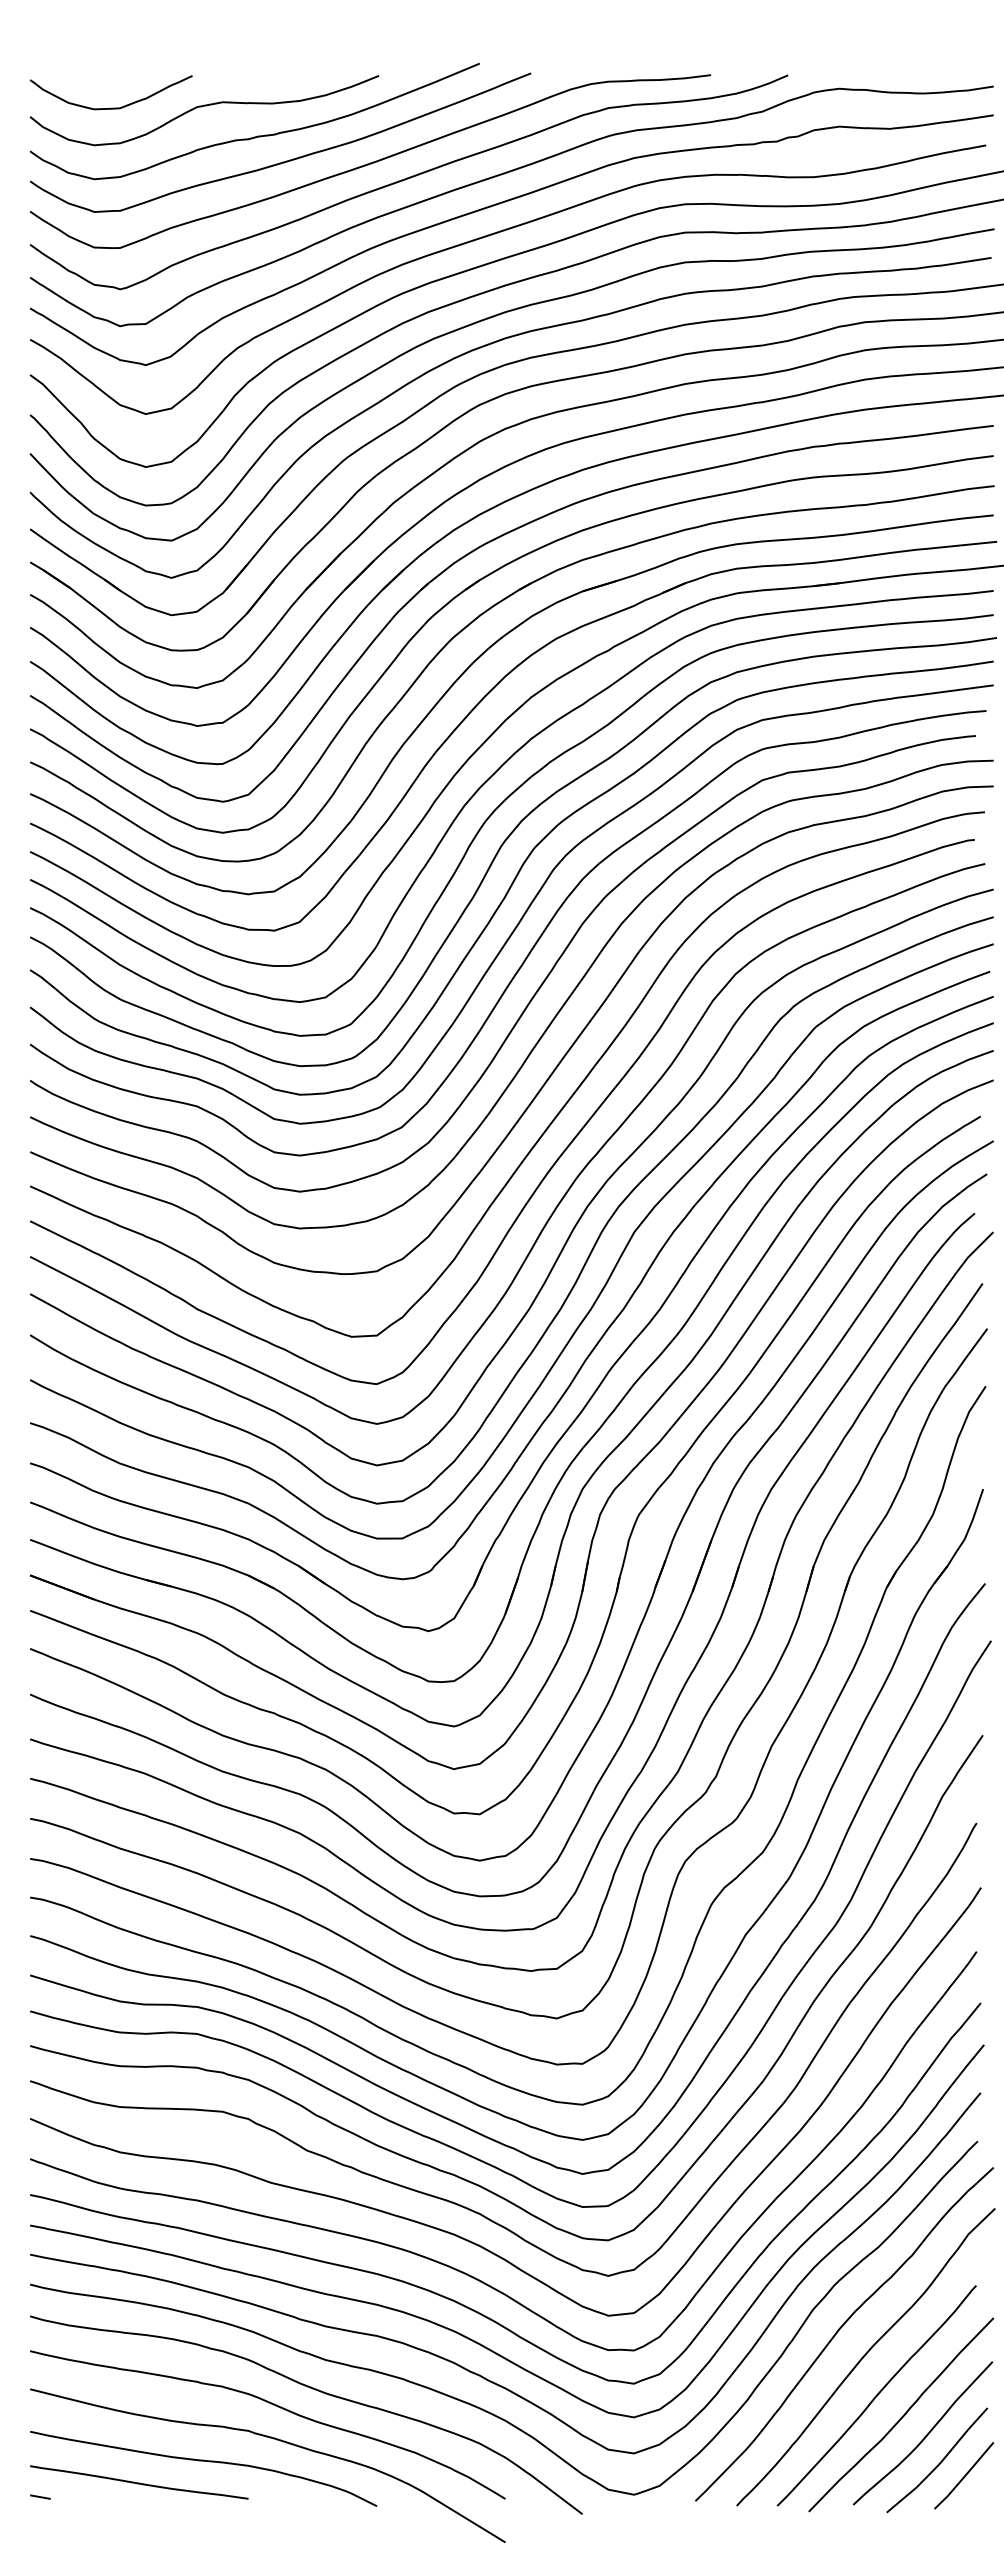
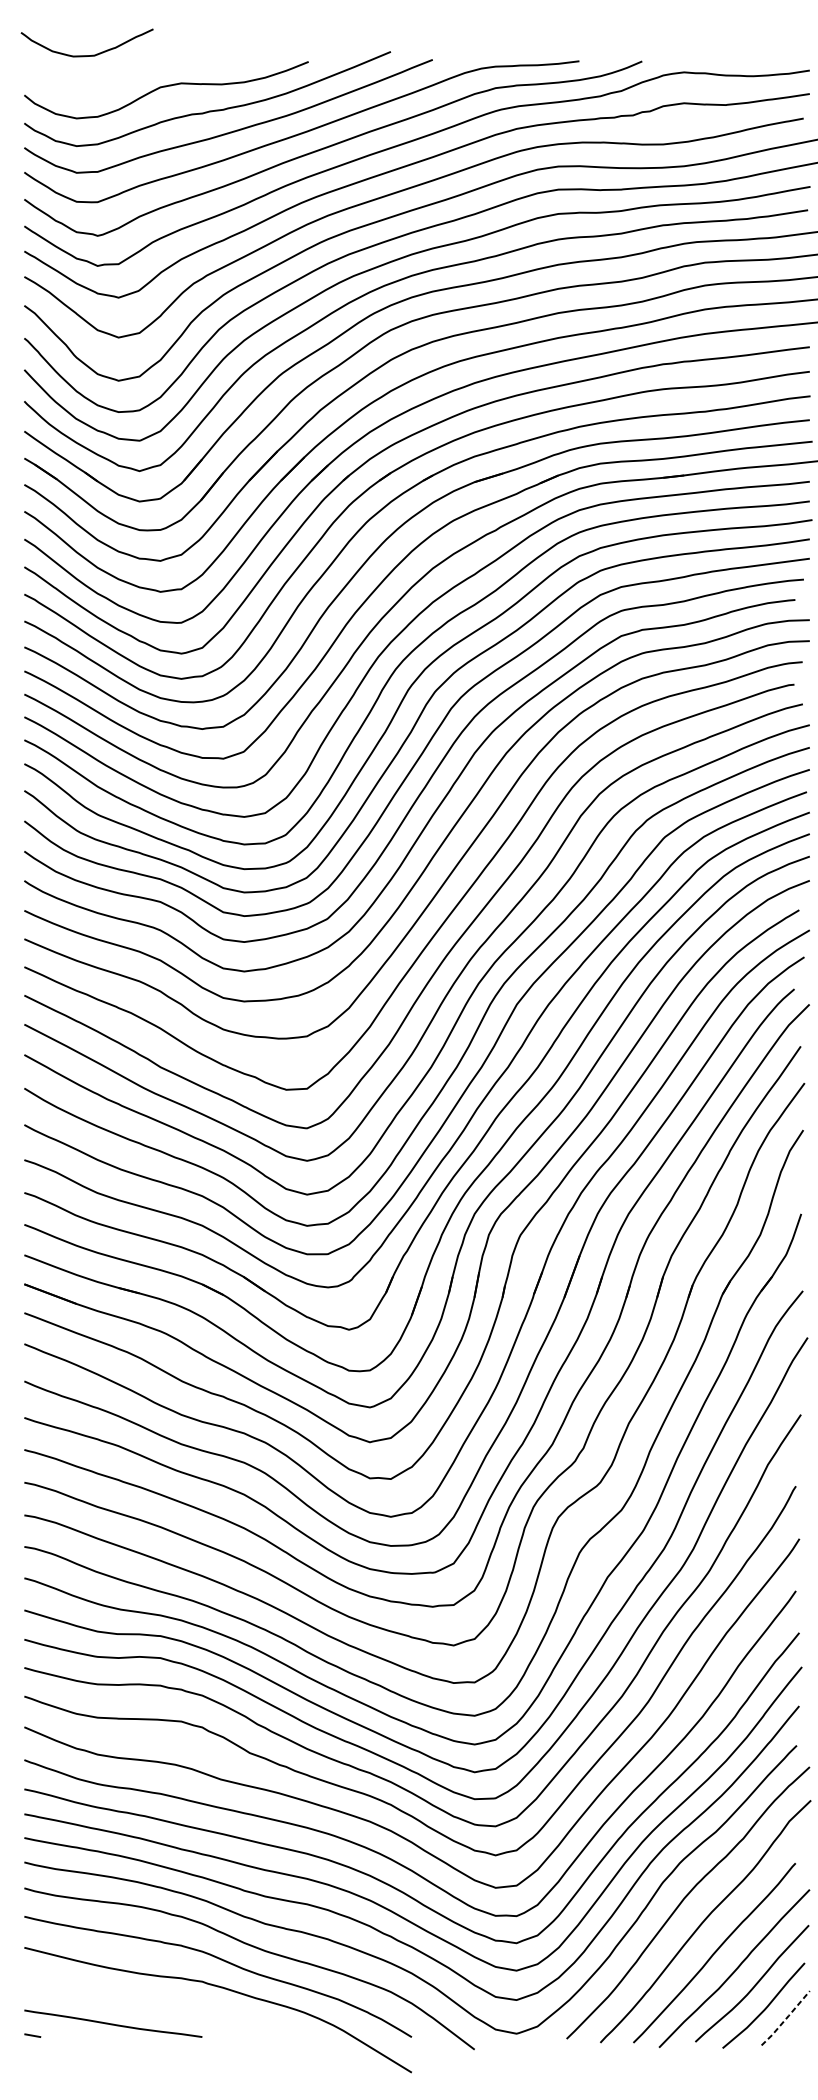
curve: (110, 107) -> (86, 55), moved
curve: (203, 2461) -> (165, 2006), removed
line: (964, 2476) -> (786, 2018), solid -> dashed

